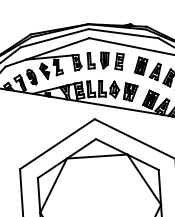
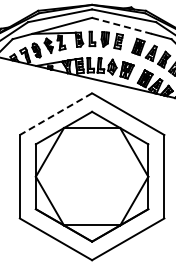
line: (121, 44) -> (121, 25), solid -> dashed
line: (56, 144) -> (55, 114), solid -> dashed

